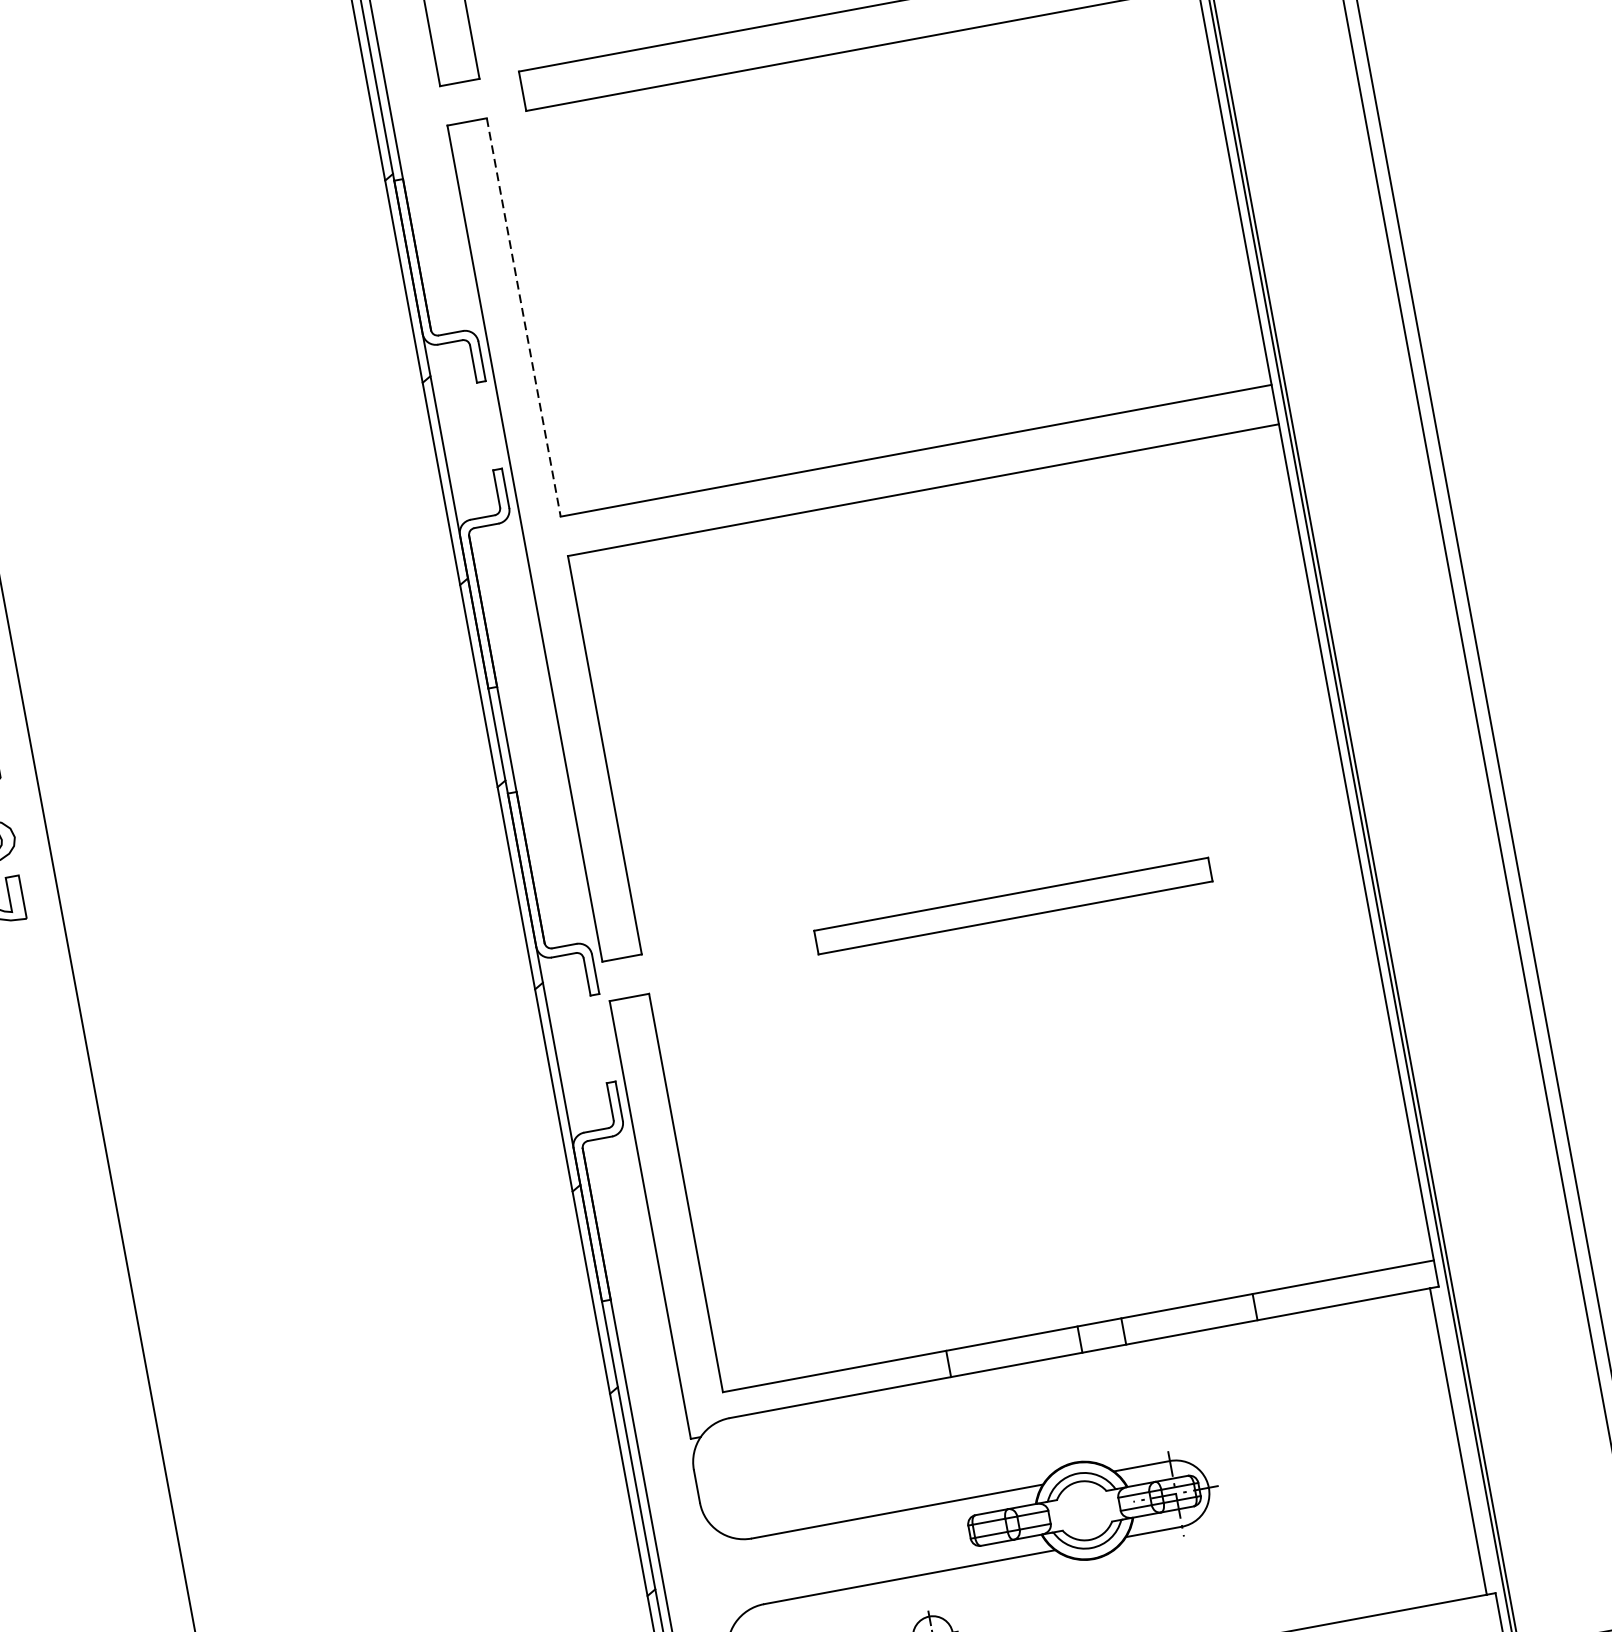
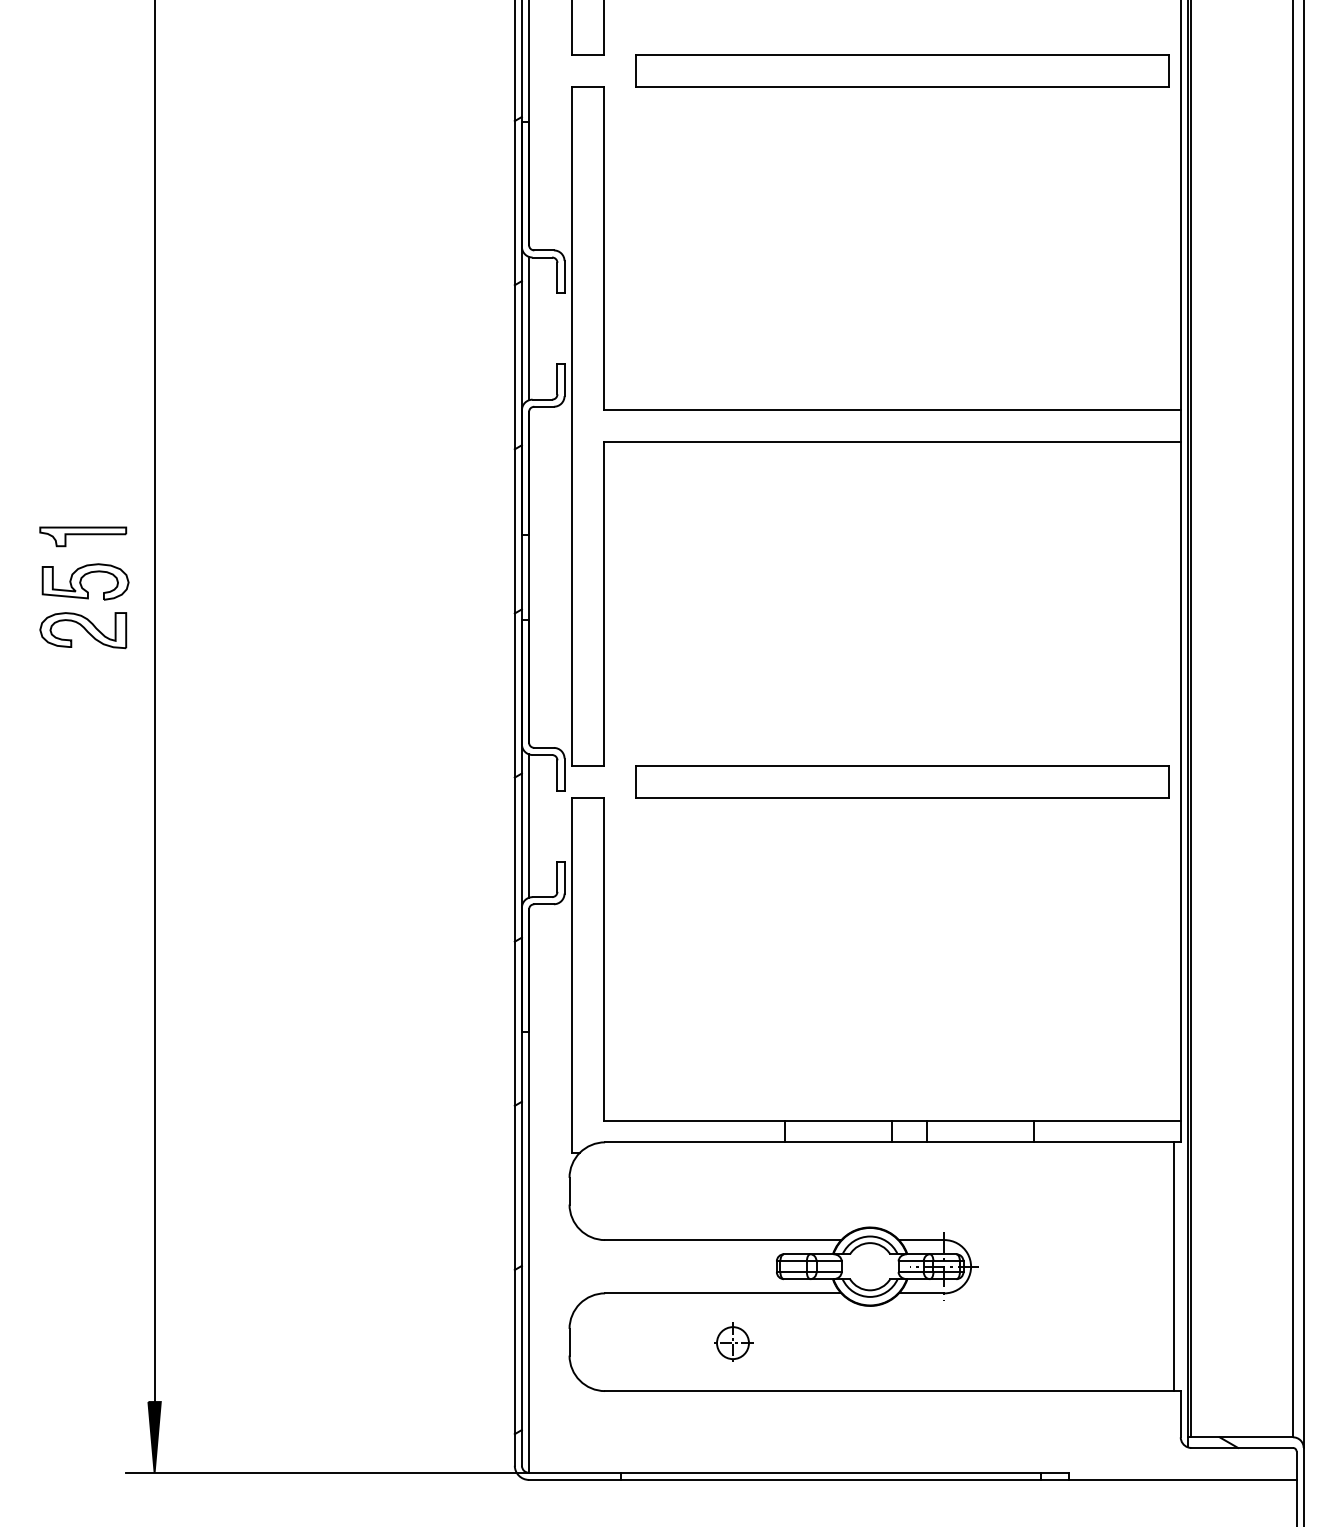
line: (523, 317) -> (603, 248), dashed -> solid
line: (450, 432) -> (529, 328), added
part: (1013, 905) -> (902, 781), size x1.67
line: (564, 1045) -> (529, 825), added

